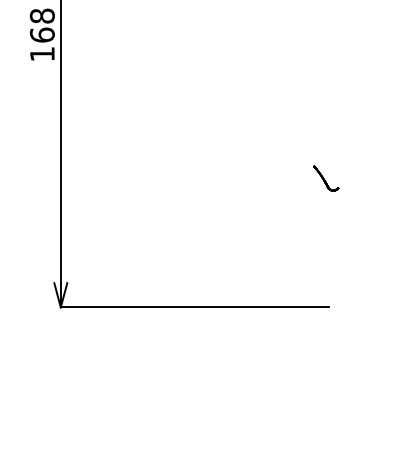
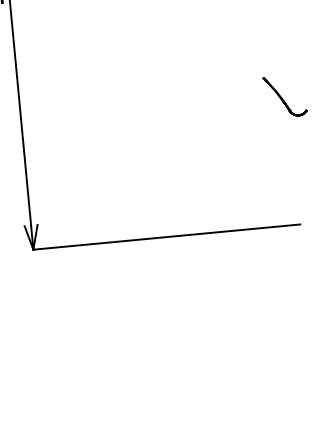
part: (326, 178) -> (285, 96), size x1.67

